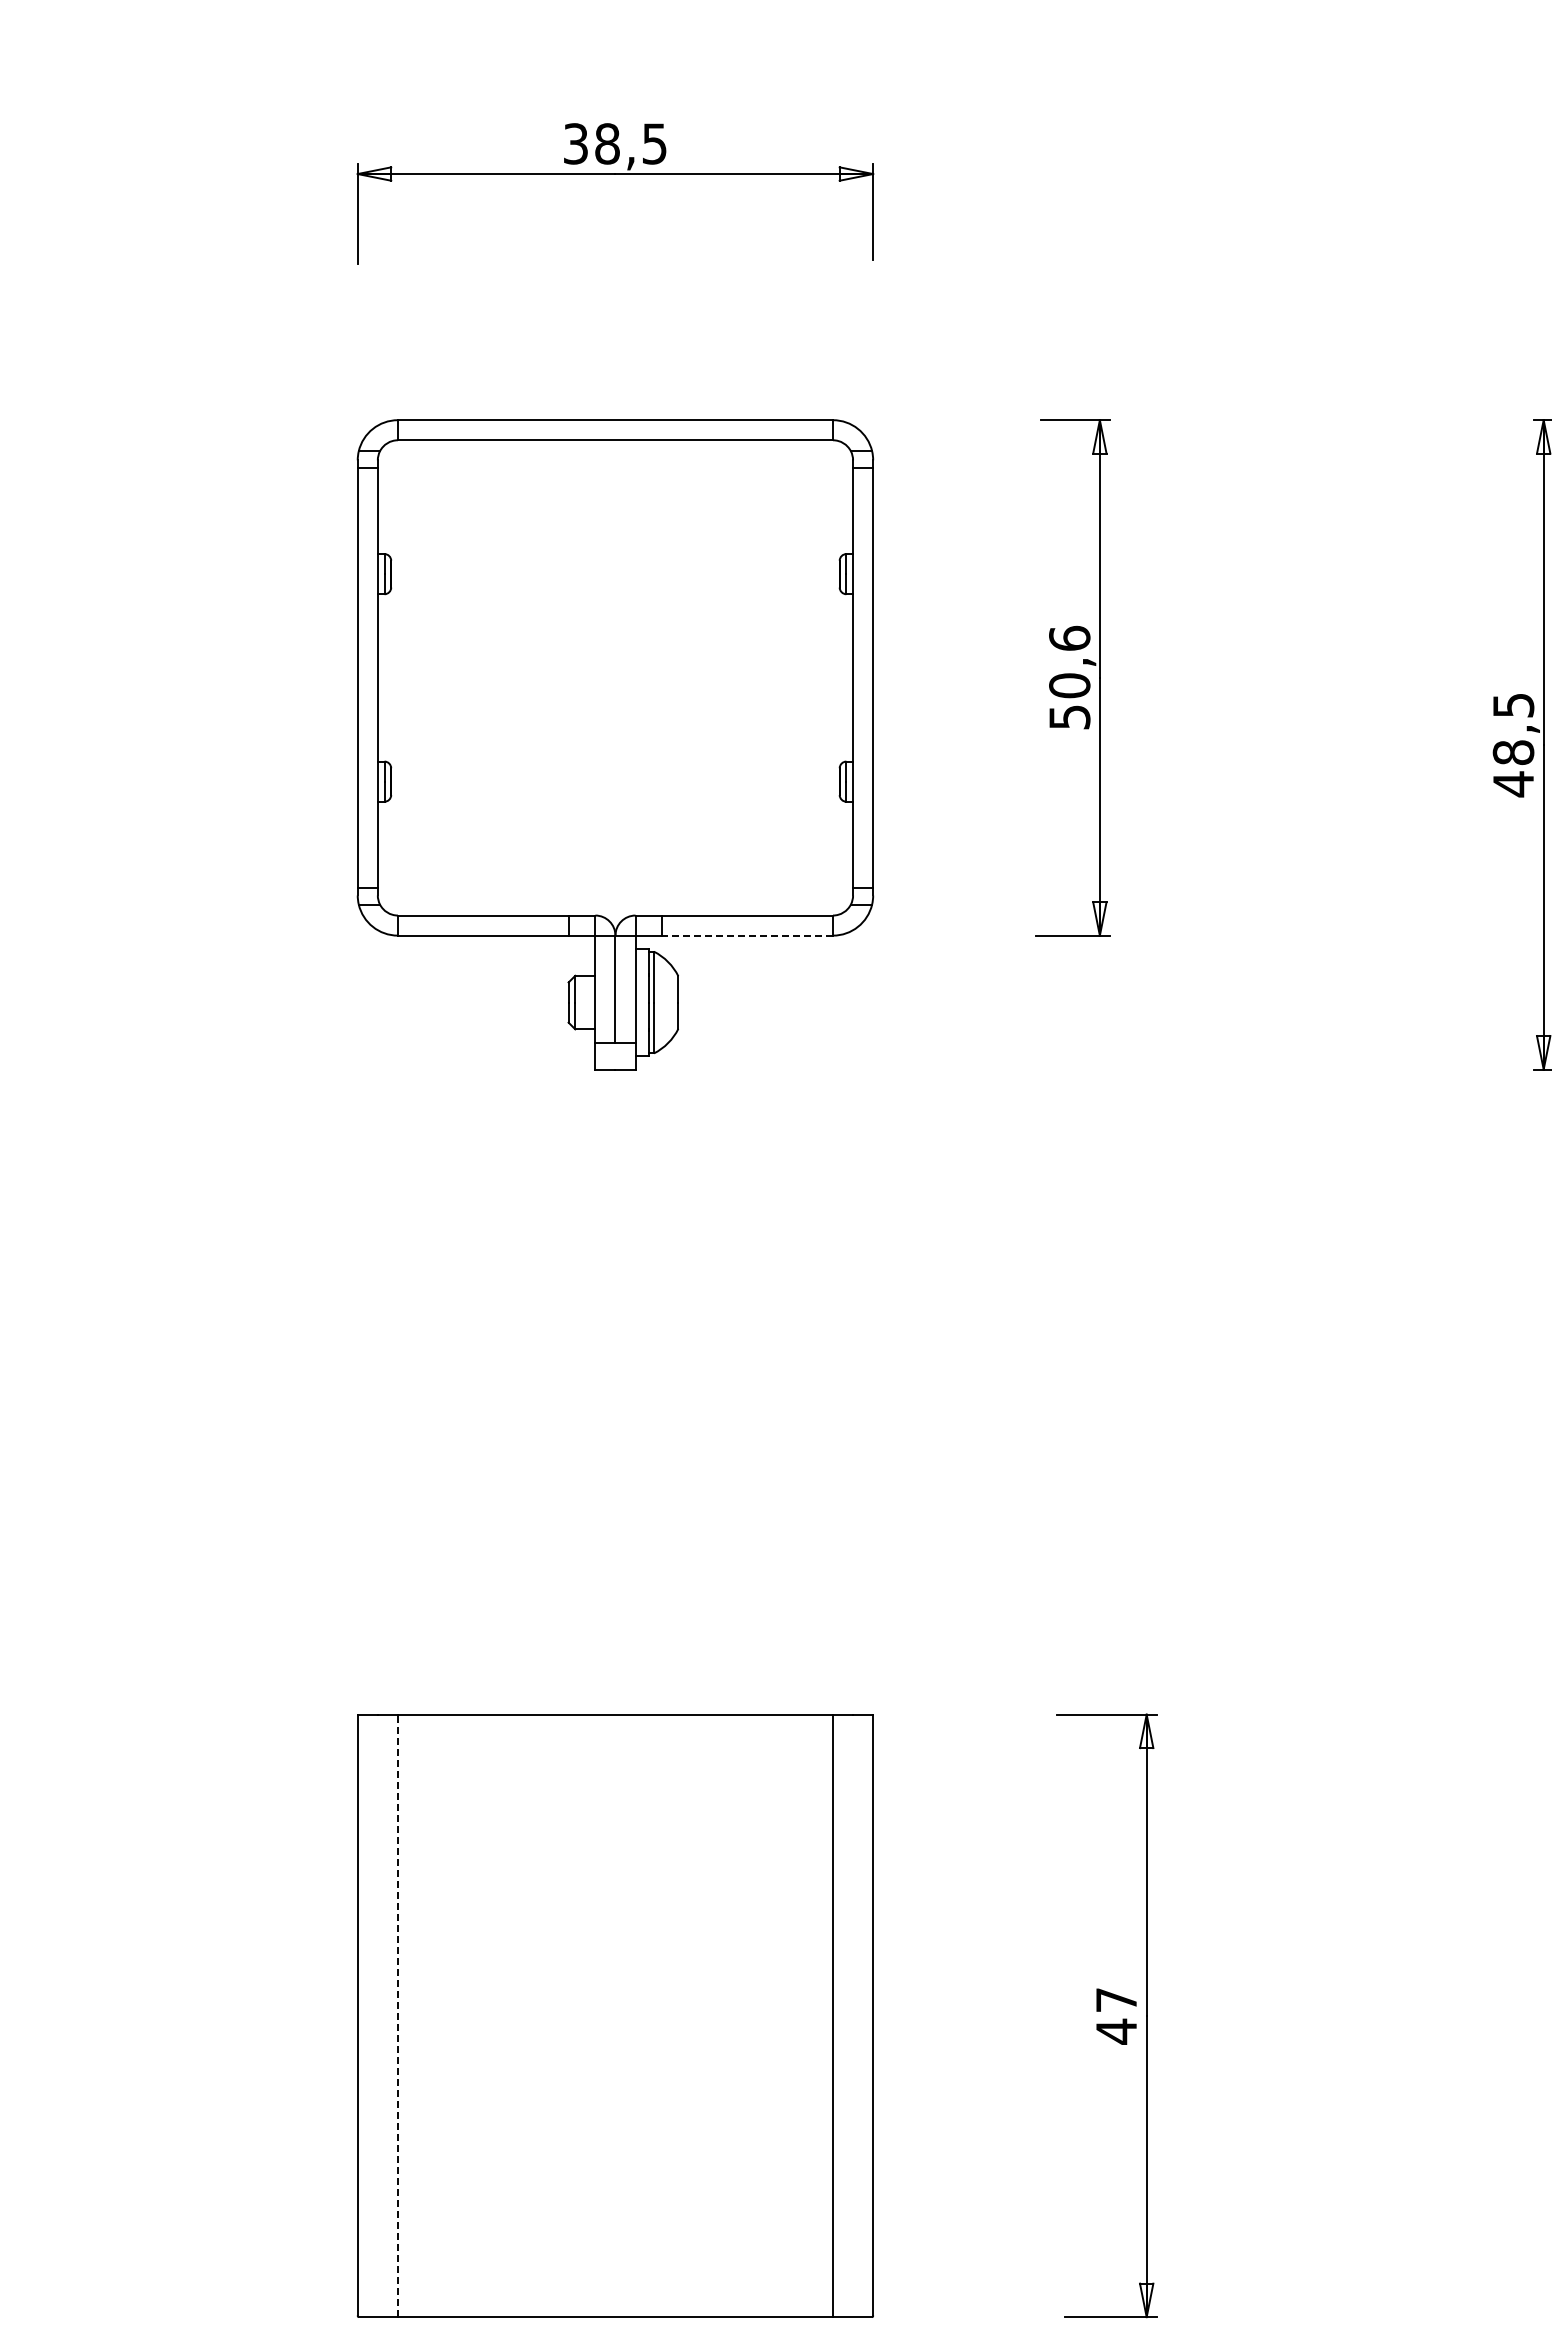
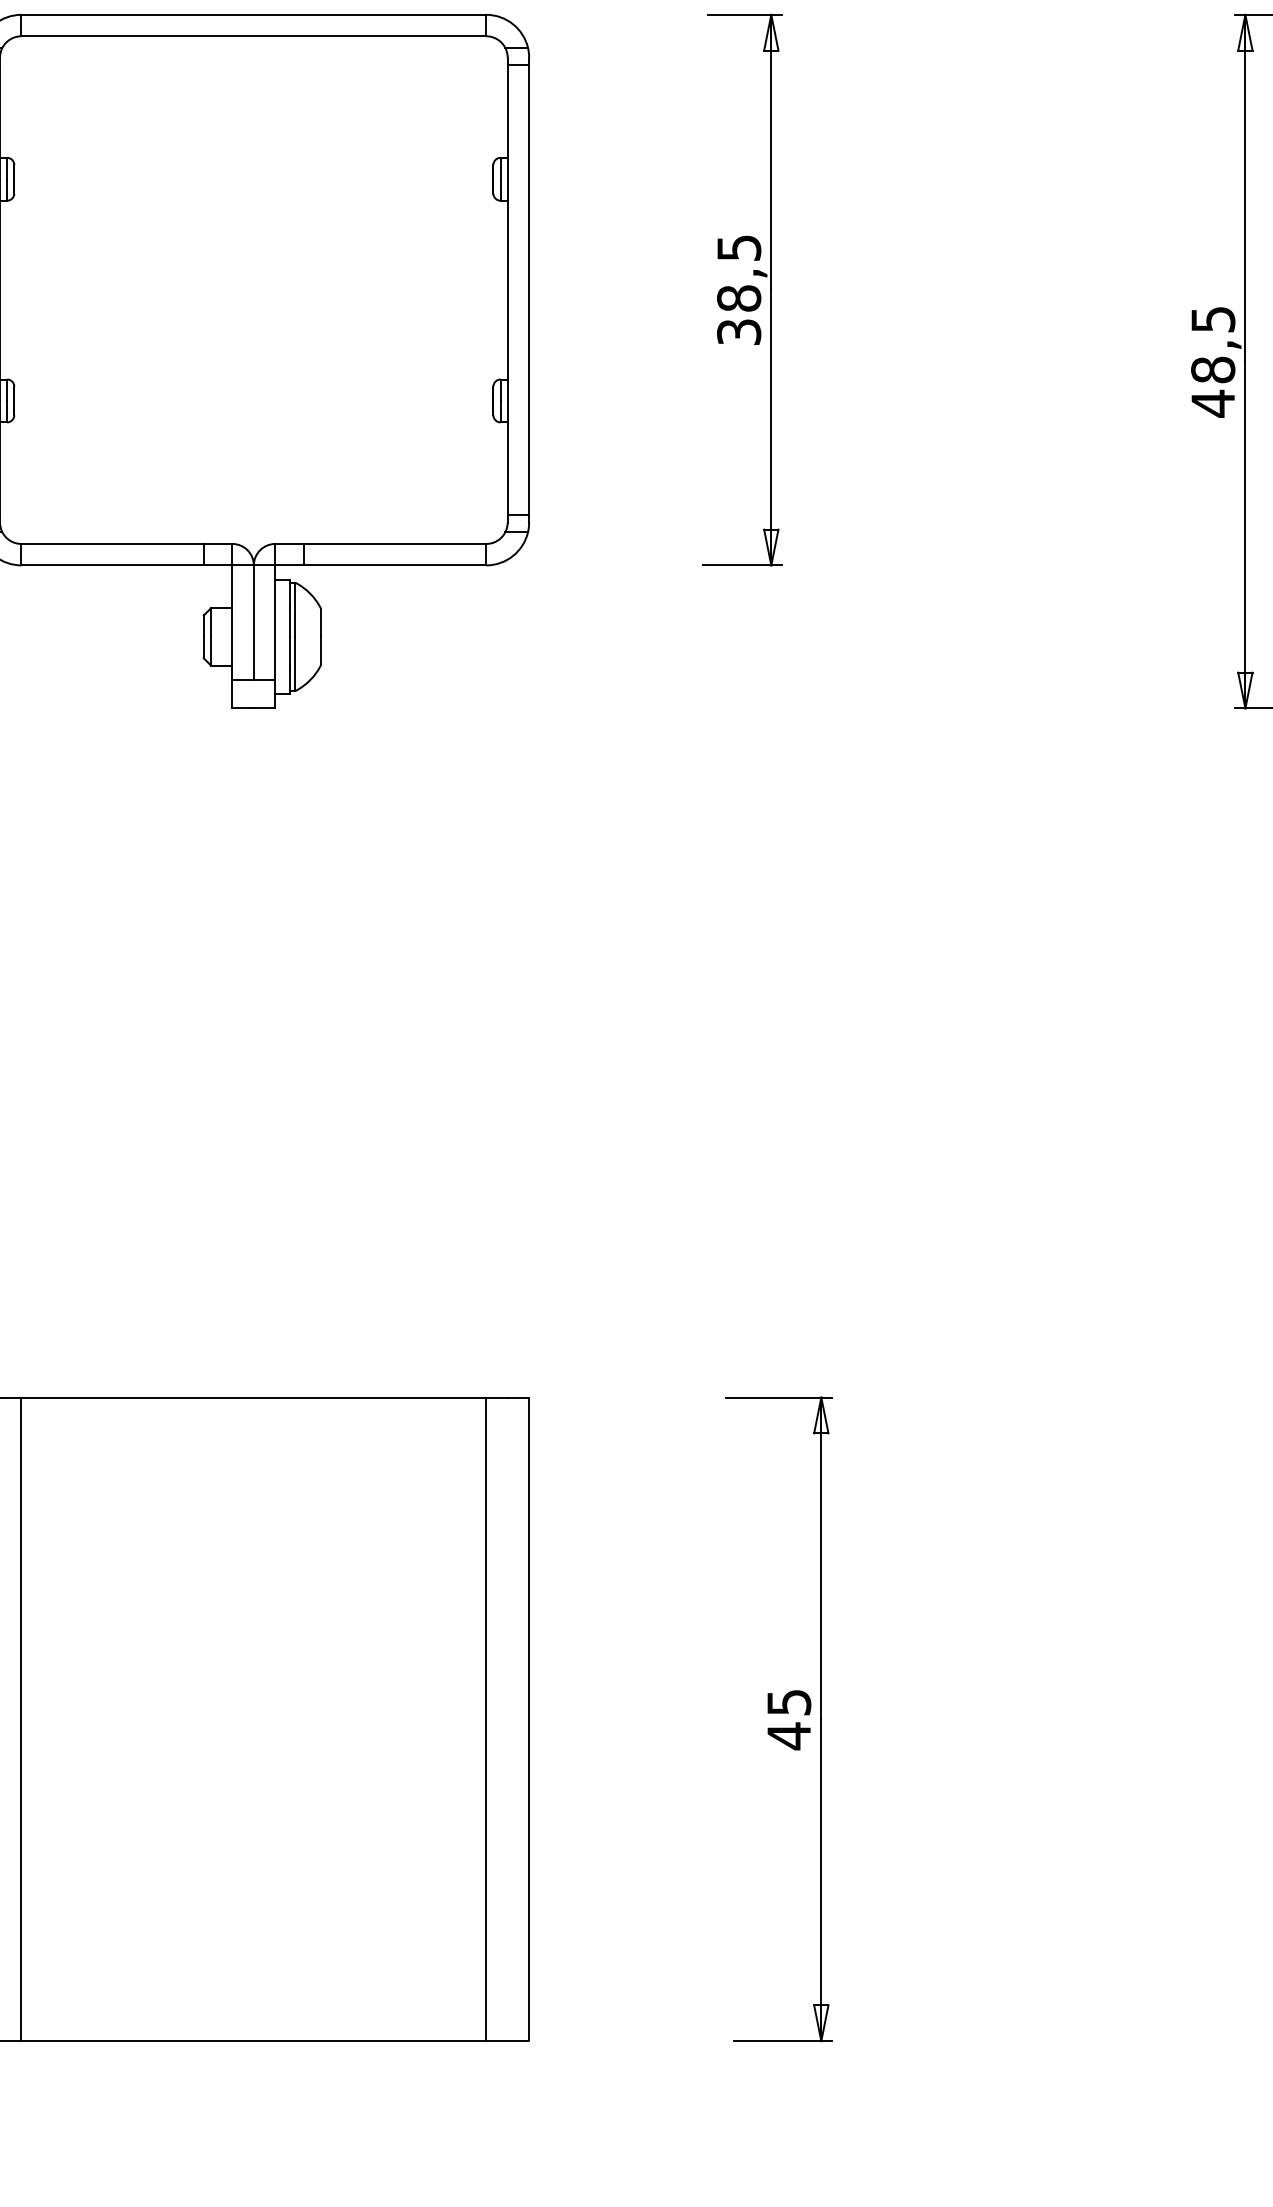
text: (1069, 676) -> (738, 288), 50,6 -> 38,5
line: (747, 935) -> (394, 565), dashed -> solid
text: (1116, 1999) -> (789, 1701), 47 -> 45
line: (397, 2015) -> (21, 1718), dashed -> solid

